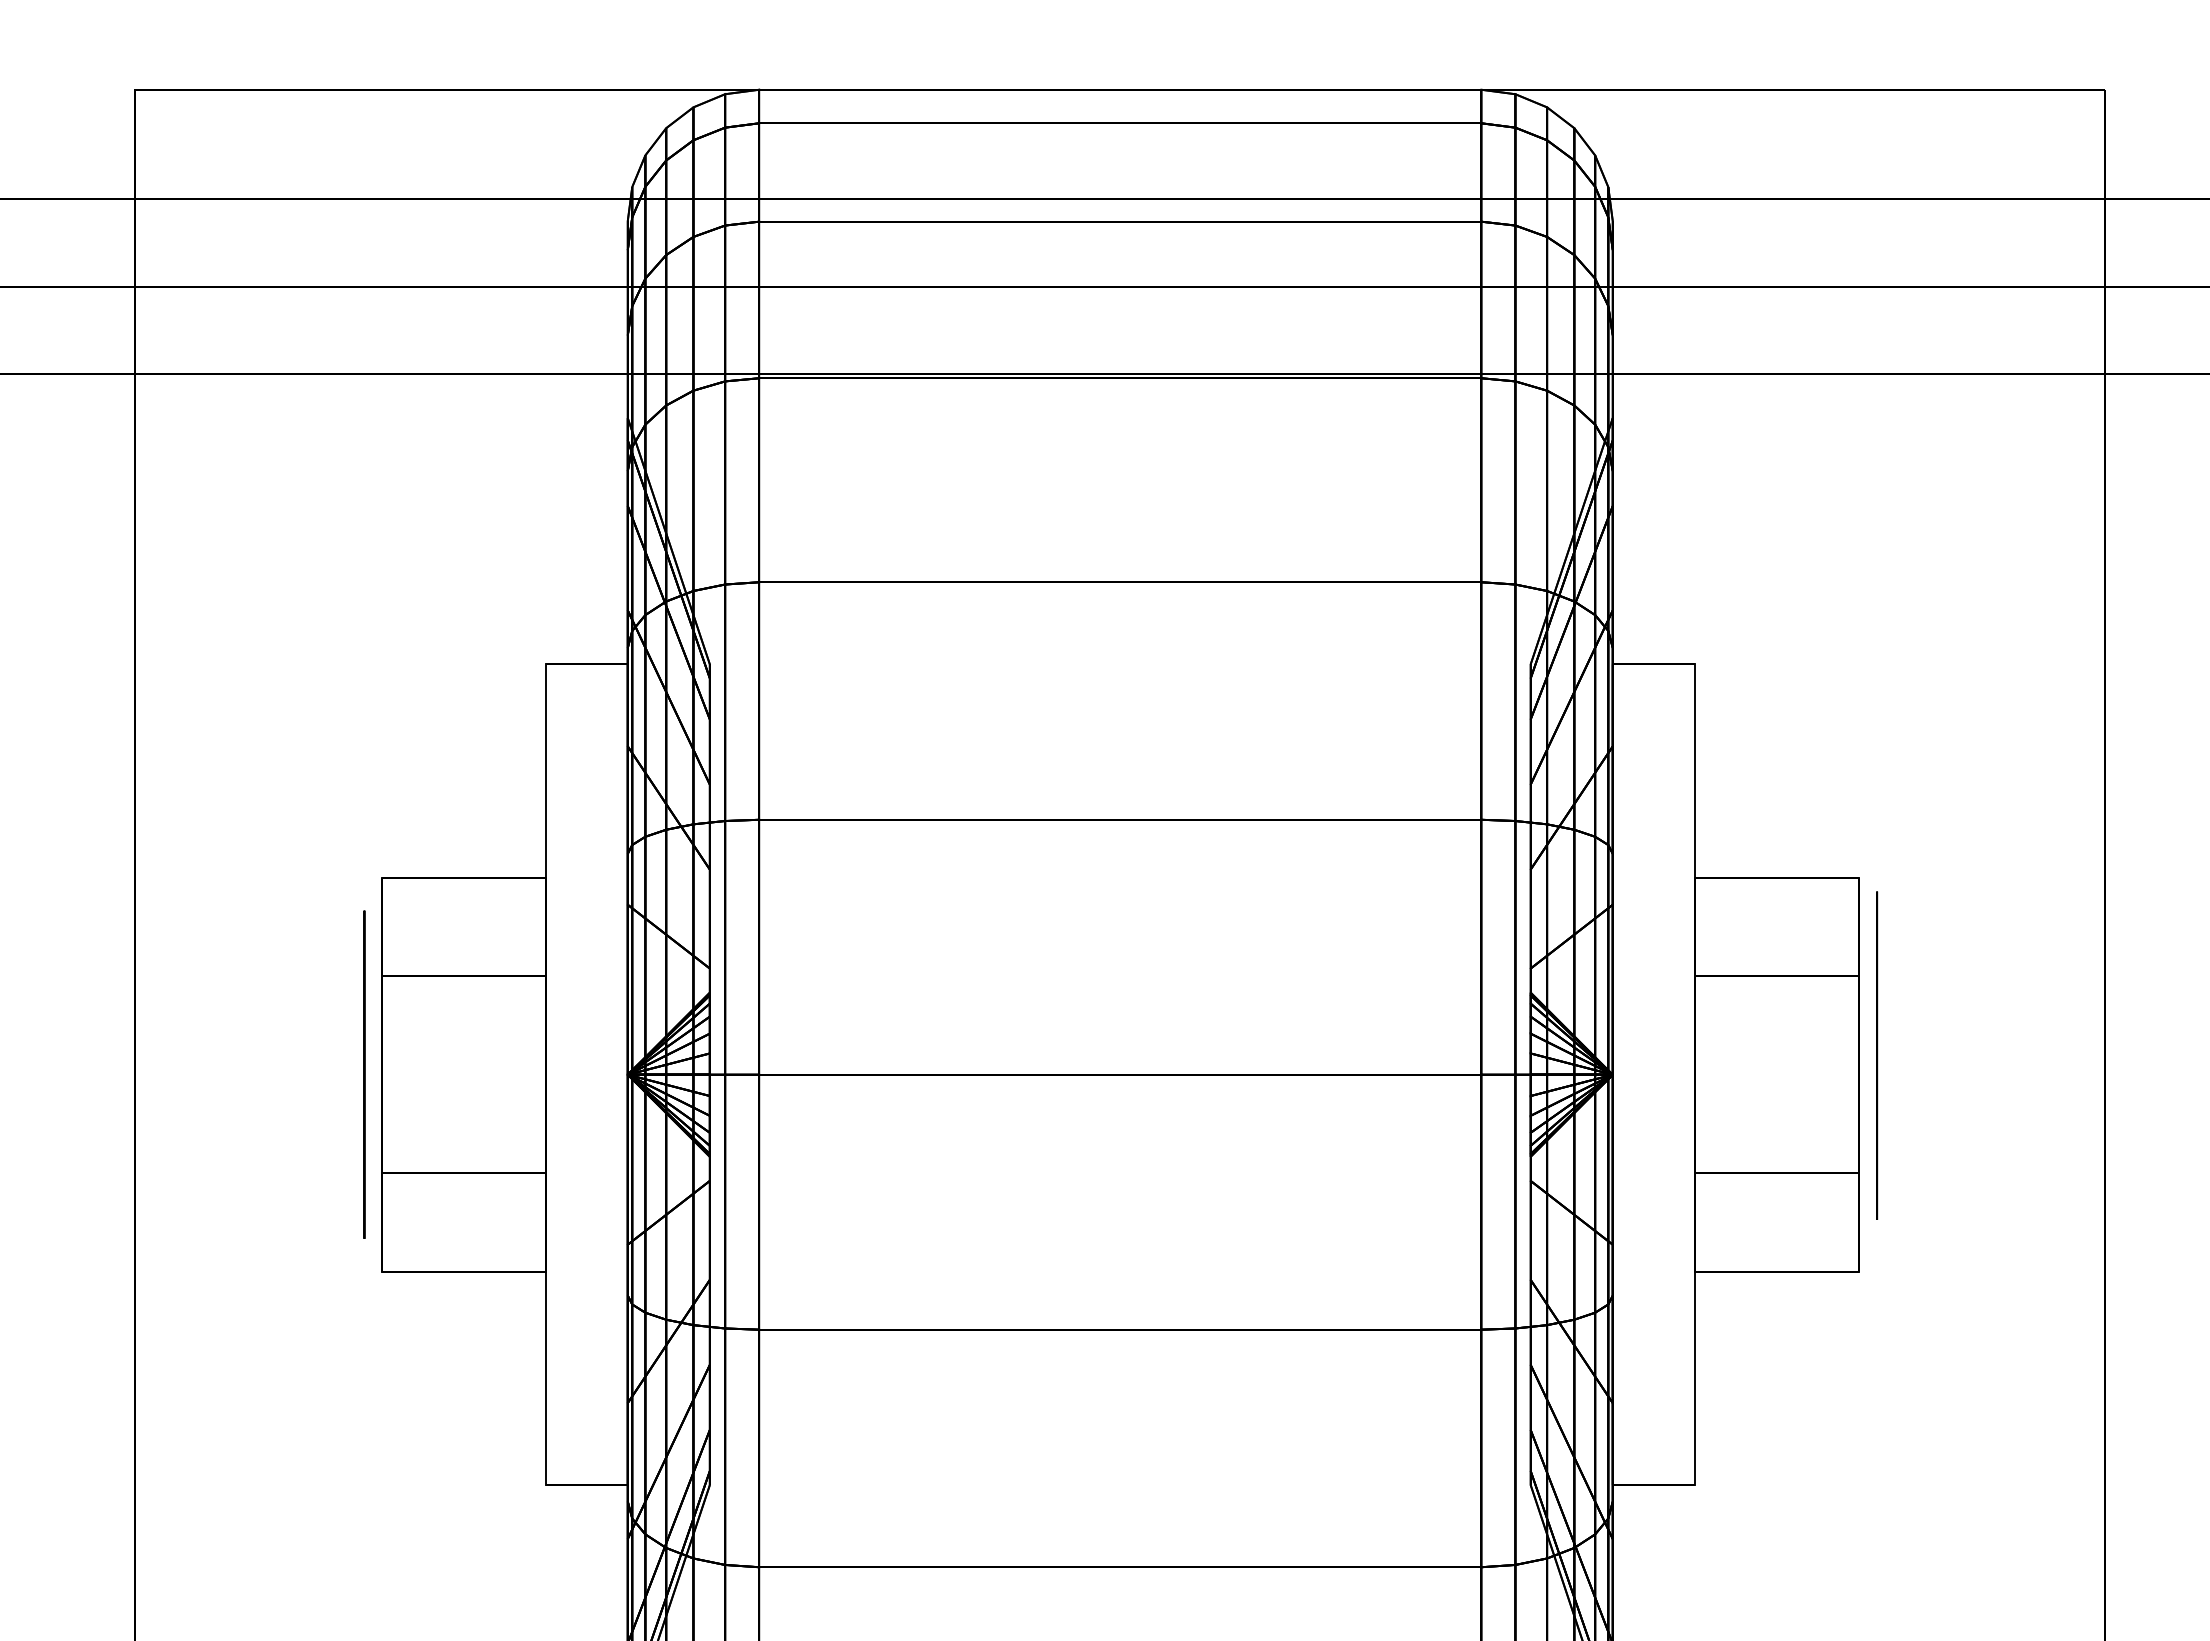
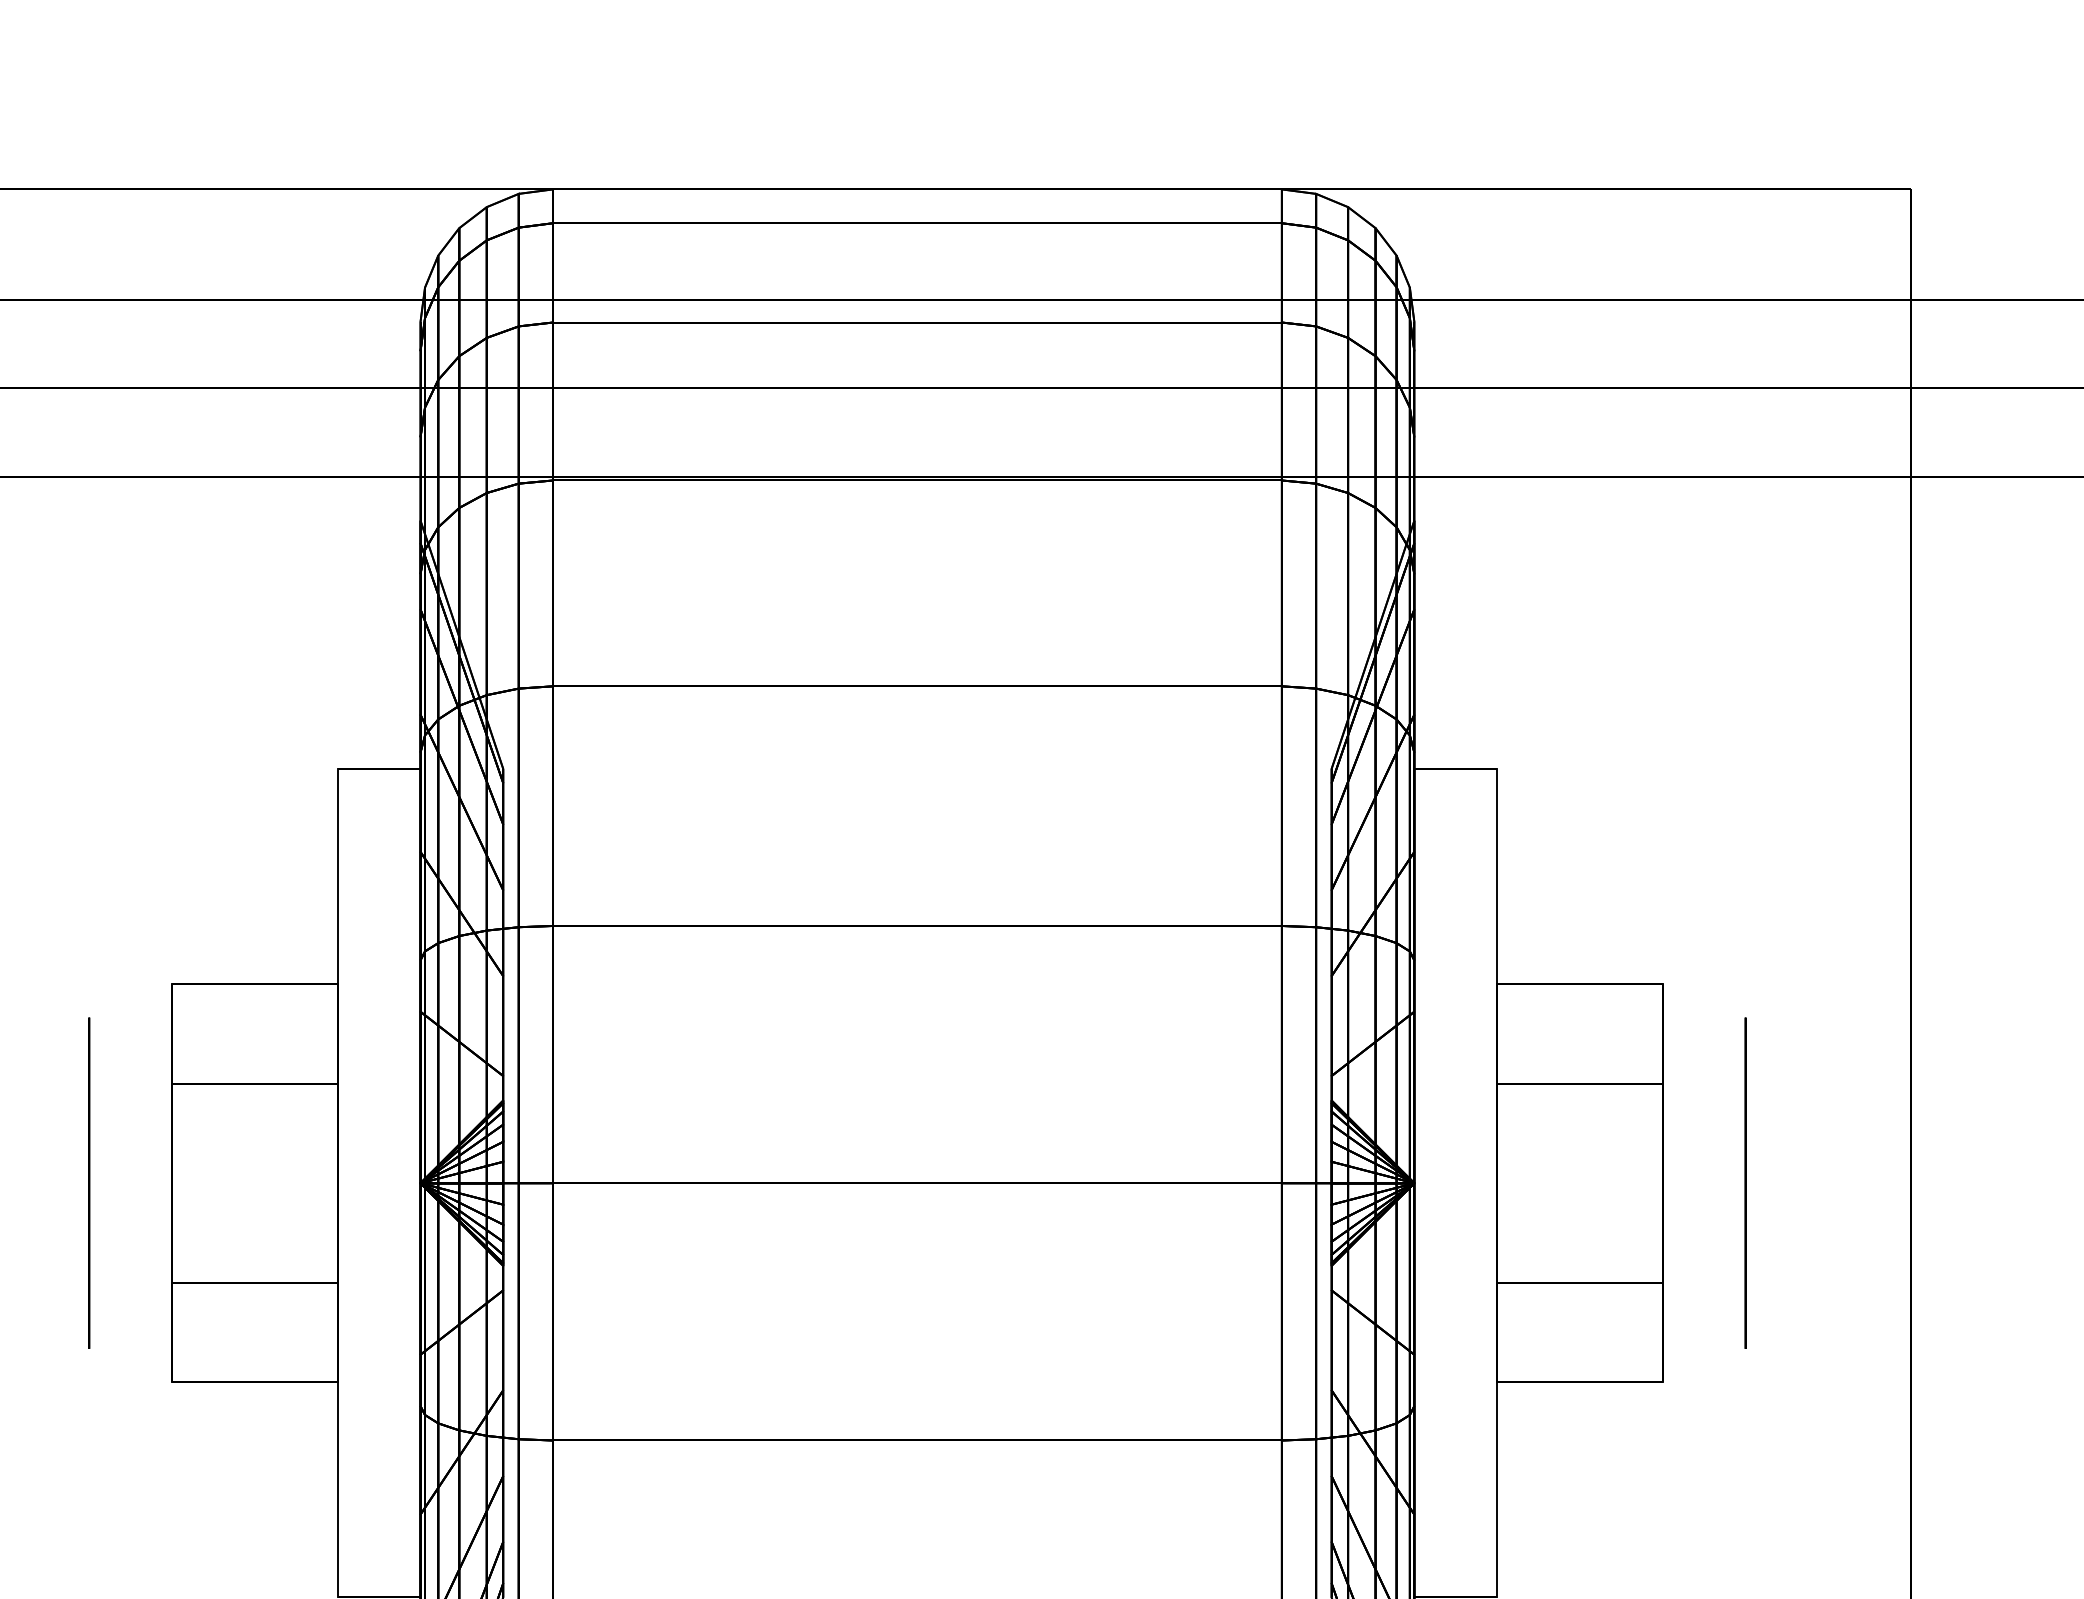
circle: (1877, 1055) -> (1746, 1182), moved
circle: (364, 1074) -> (89, 1182), moved

